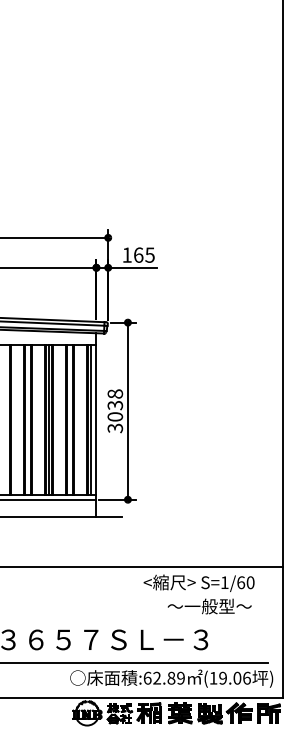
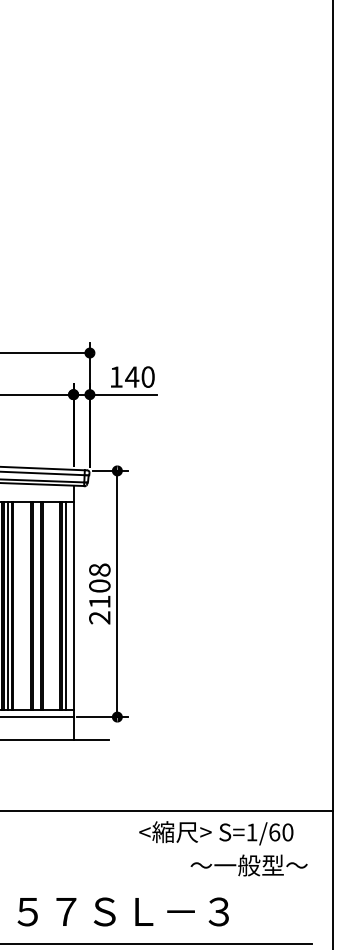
text: (143, 254) -> (138, 376), 165 -> 140
text: (115, 416) -> (100, 601), 3038 -> 2108
text: (209, 606) -> (248, 865), moved

